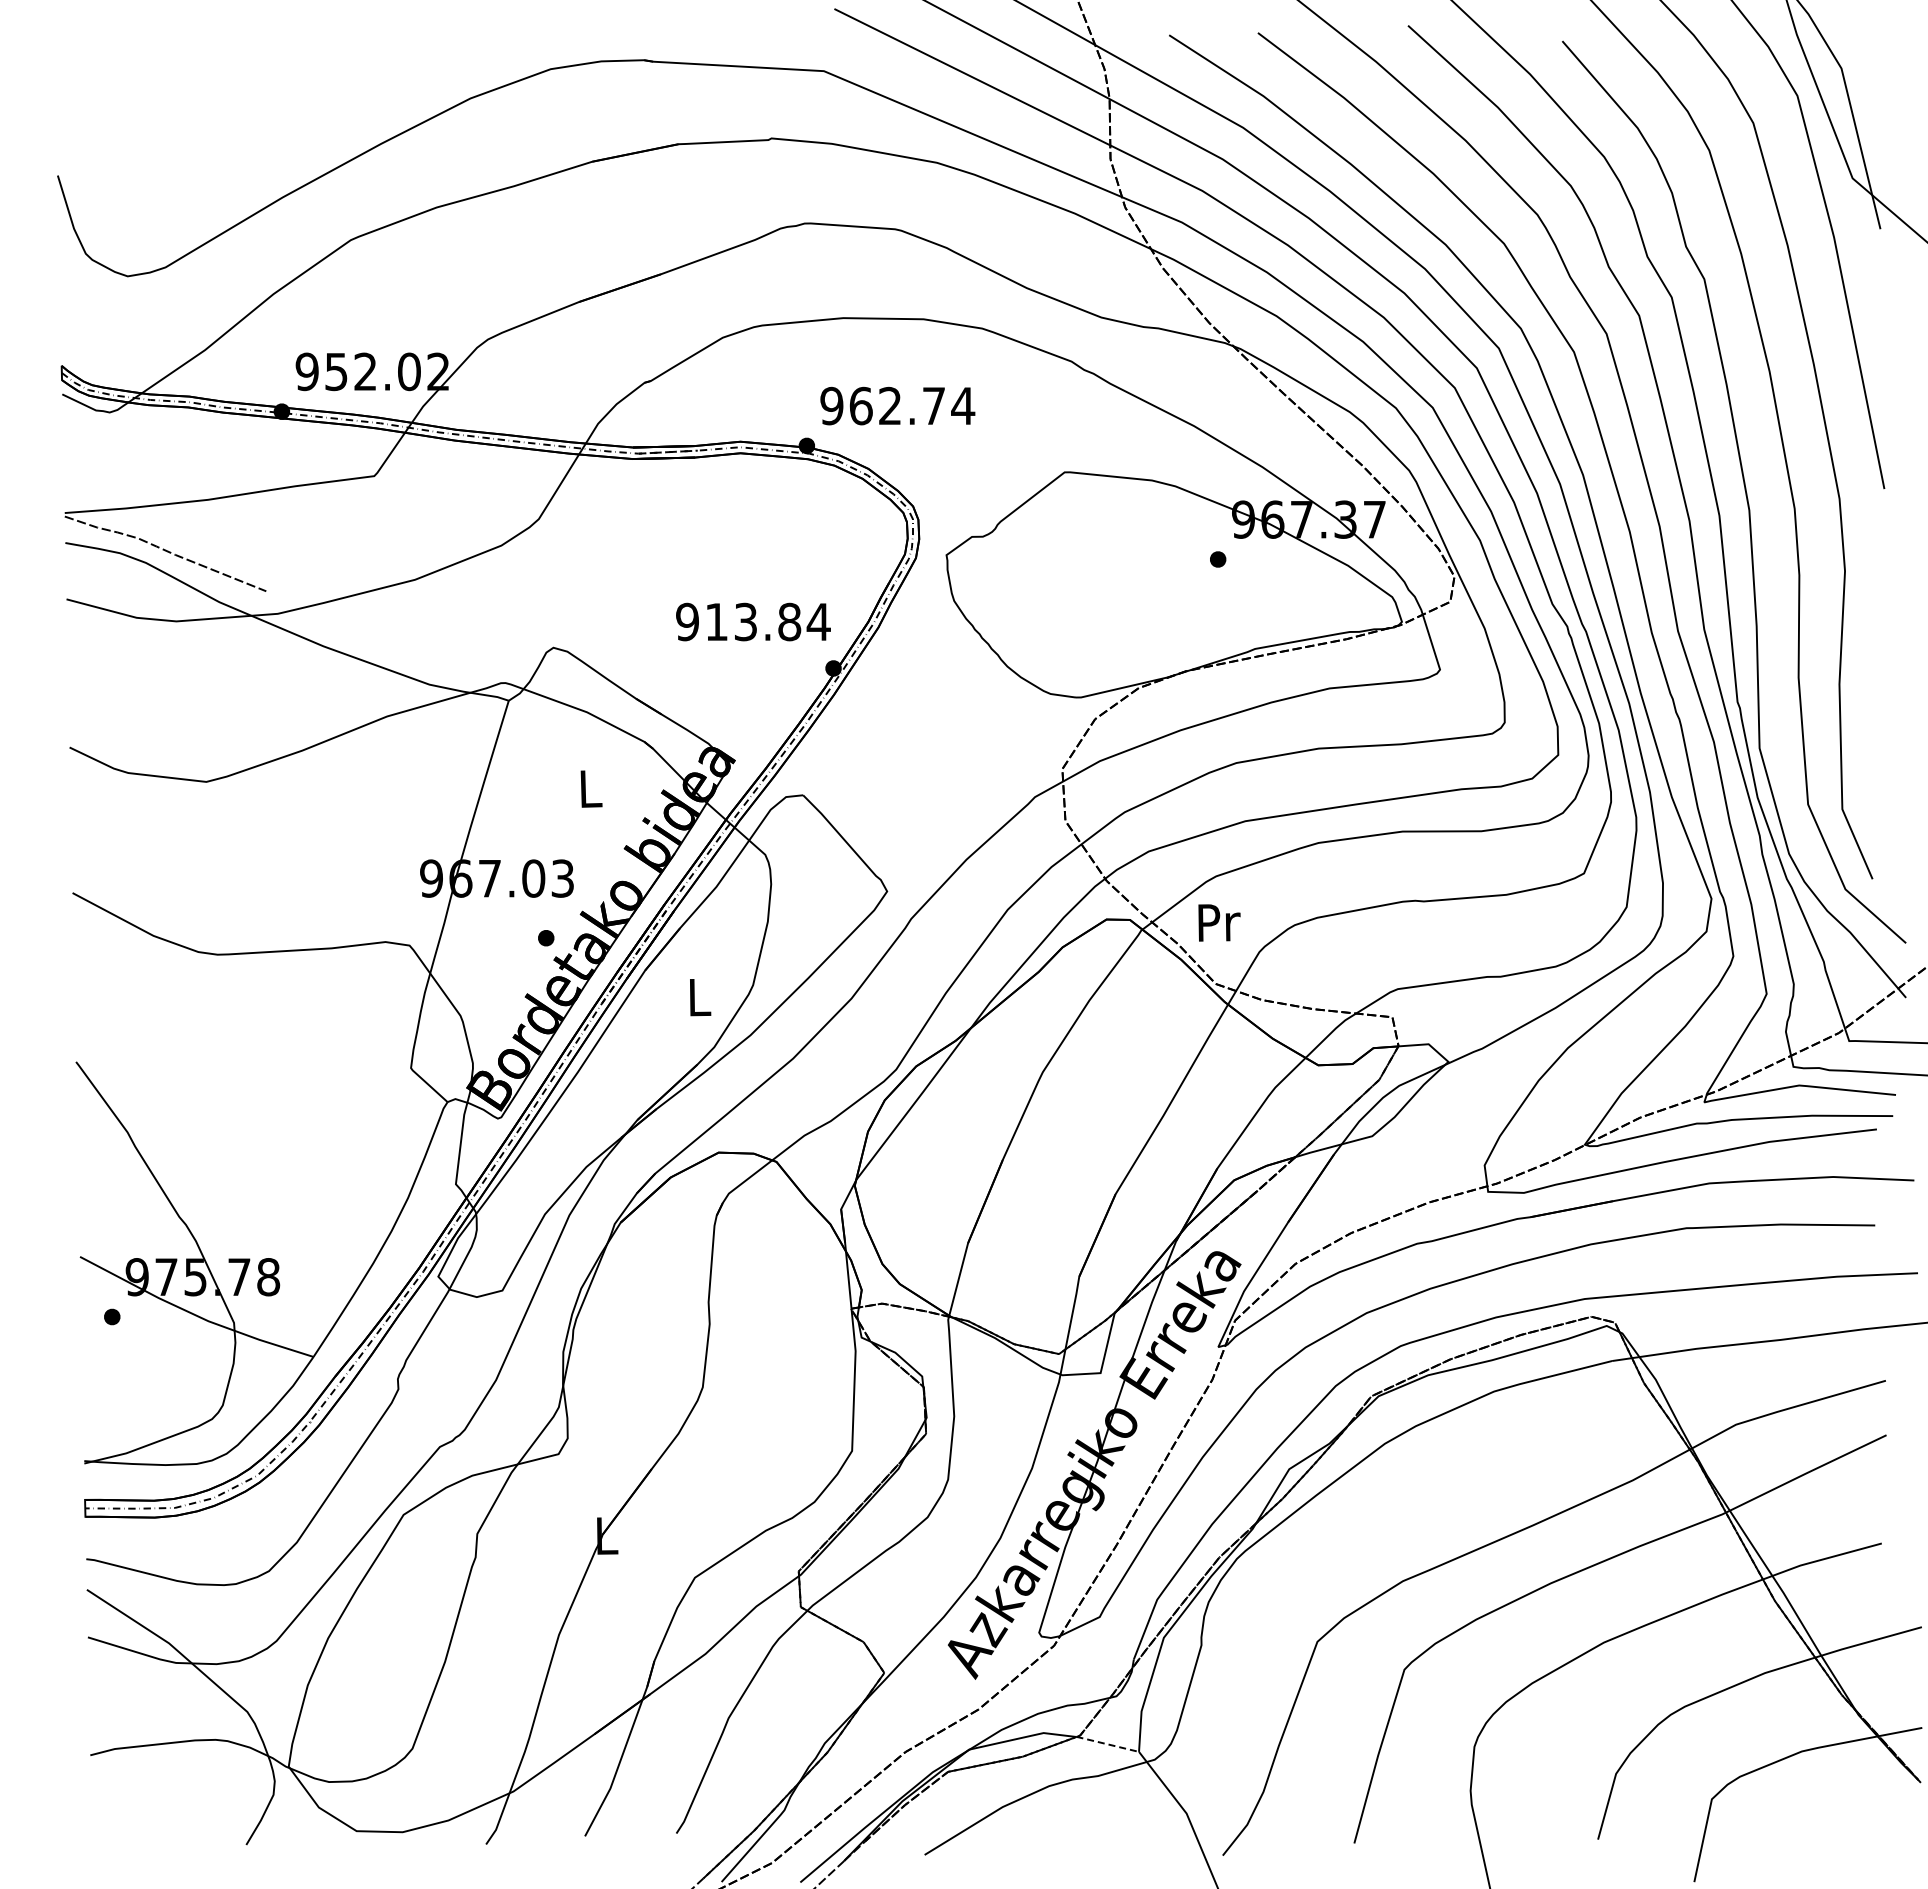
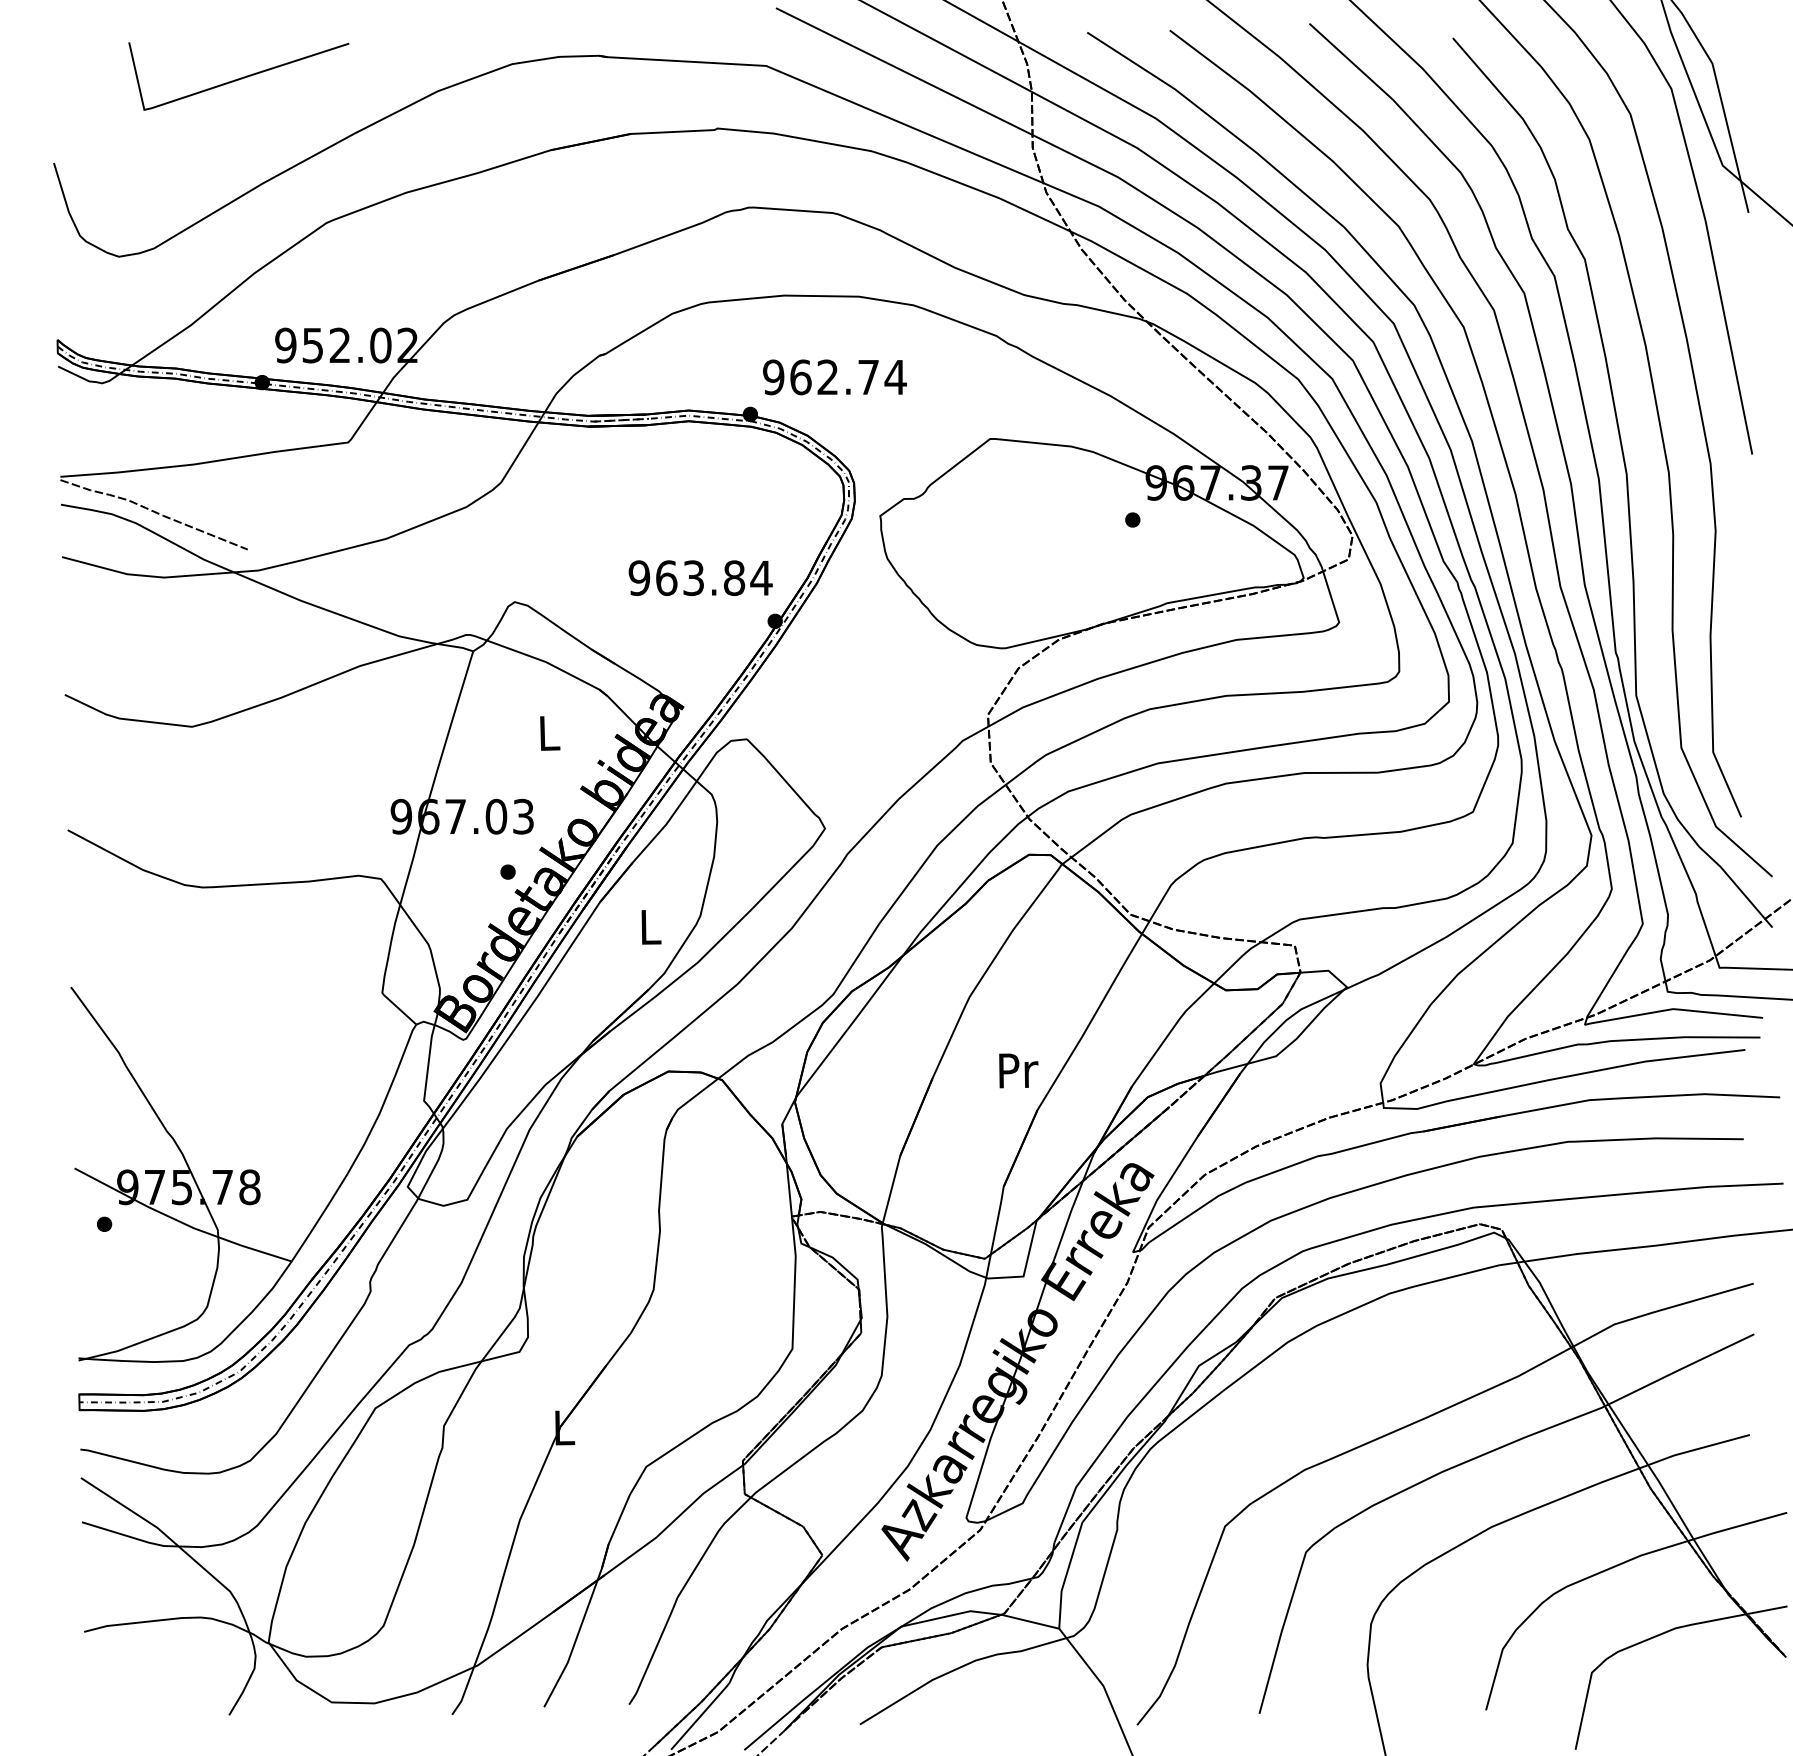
line: (256, 84) -> (238, 78), added
text: (716, 621) -> (666, 577), 913.84 -> 963.84
text: (1219, 922) -> (1018, 1070), moved
line: (1107, 1744) -> (1029, 1621), dashed -> solid

